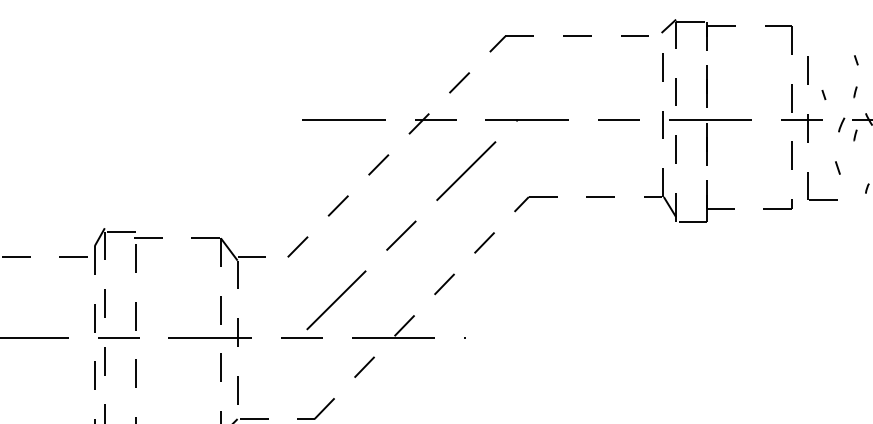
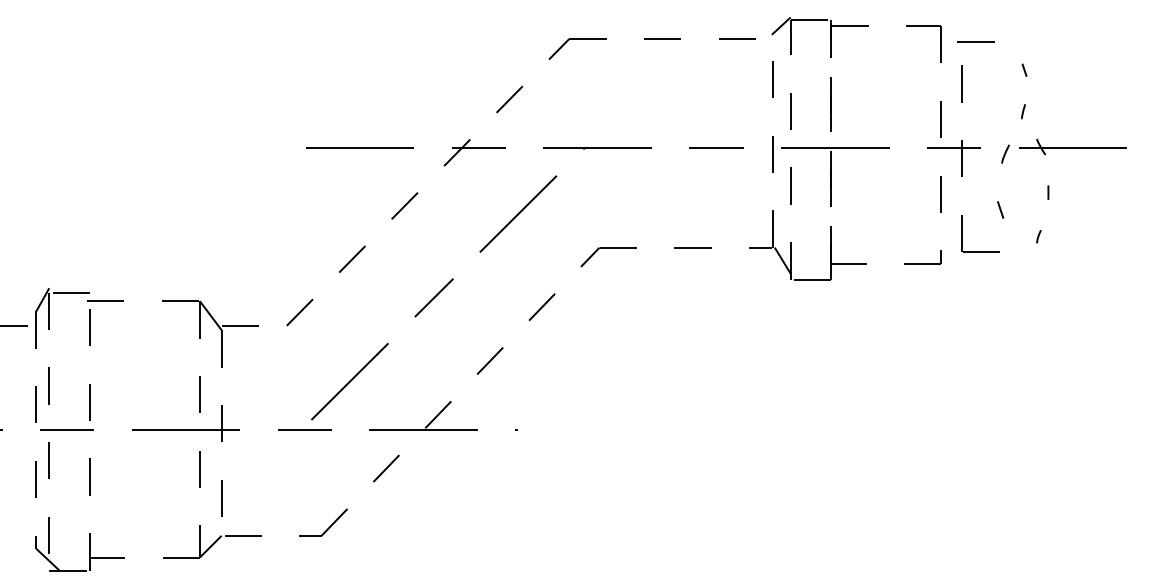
line: (818, 38) -> (975, 41), added
line: (823, 94) -> (982, 114), removed
line: (855, 135) -> (1023, 167), removed

